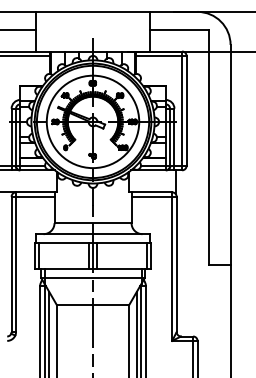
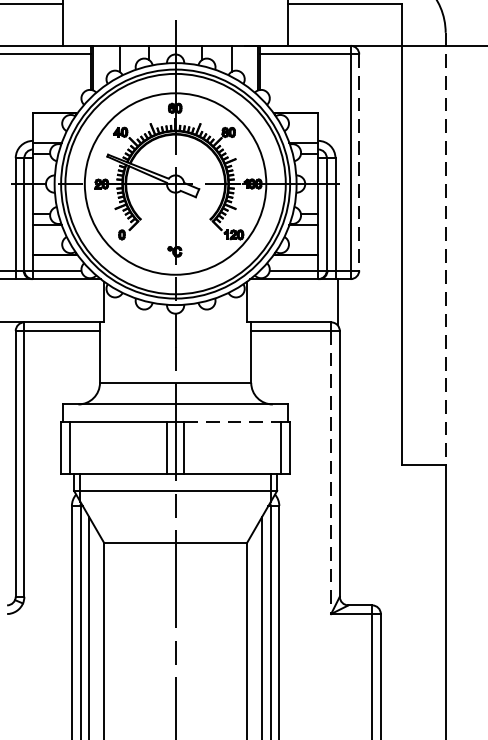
line: (186, 111) -> (359, 163), solid -> dashed
line: (230, 155) -> (445, 249), solid -> dashed
line: (122, 242) -> (233, 420), solid -> dashed
line: (172, 269) -> (331, 473), solid -> dashed

